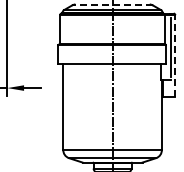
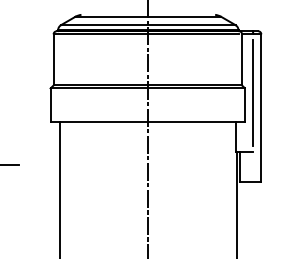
line: (112, 5) -> (148, 16), dashed -> solid
line: (175, 56) -> (261, 108), dashed -> solid

